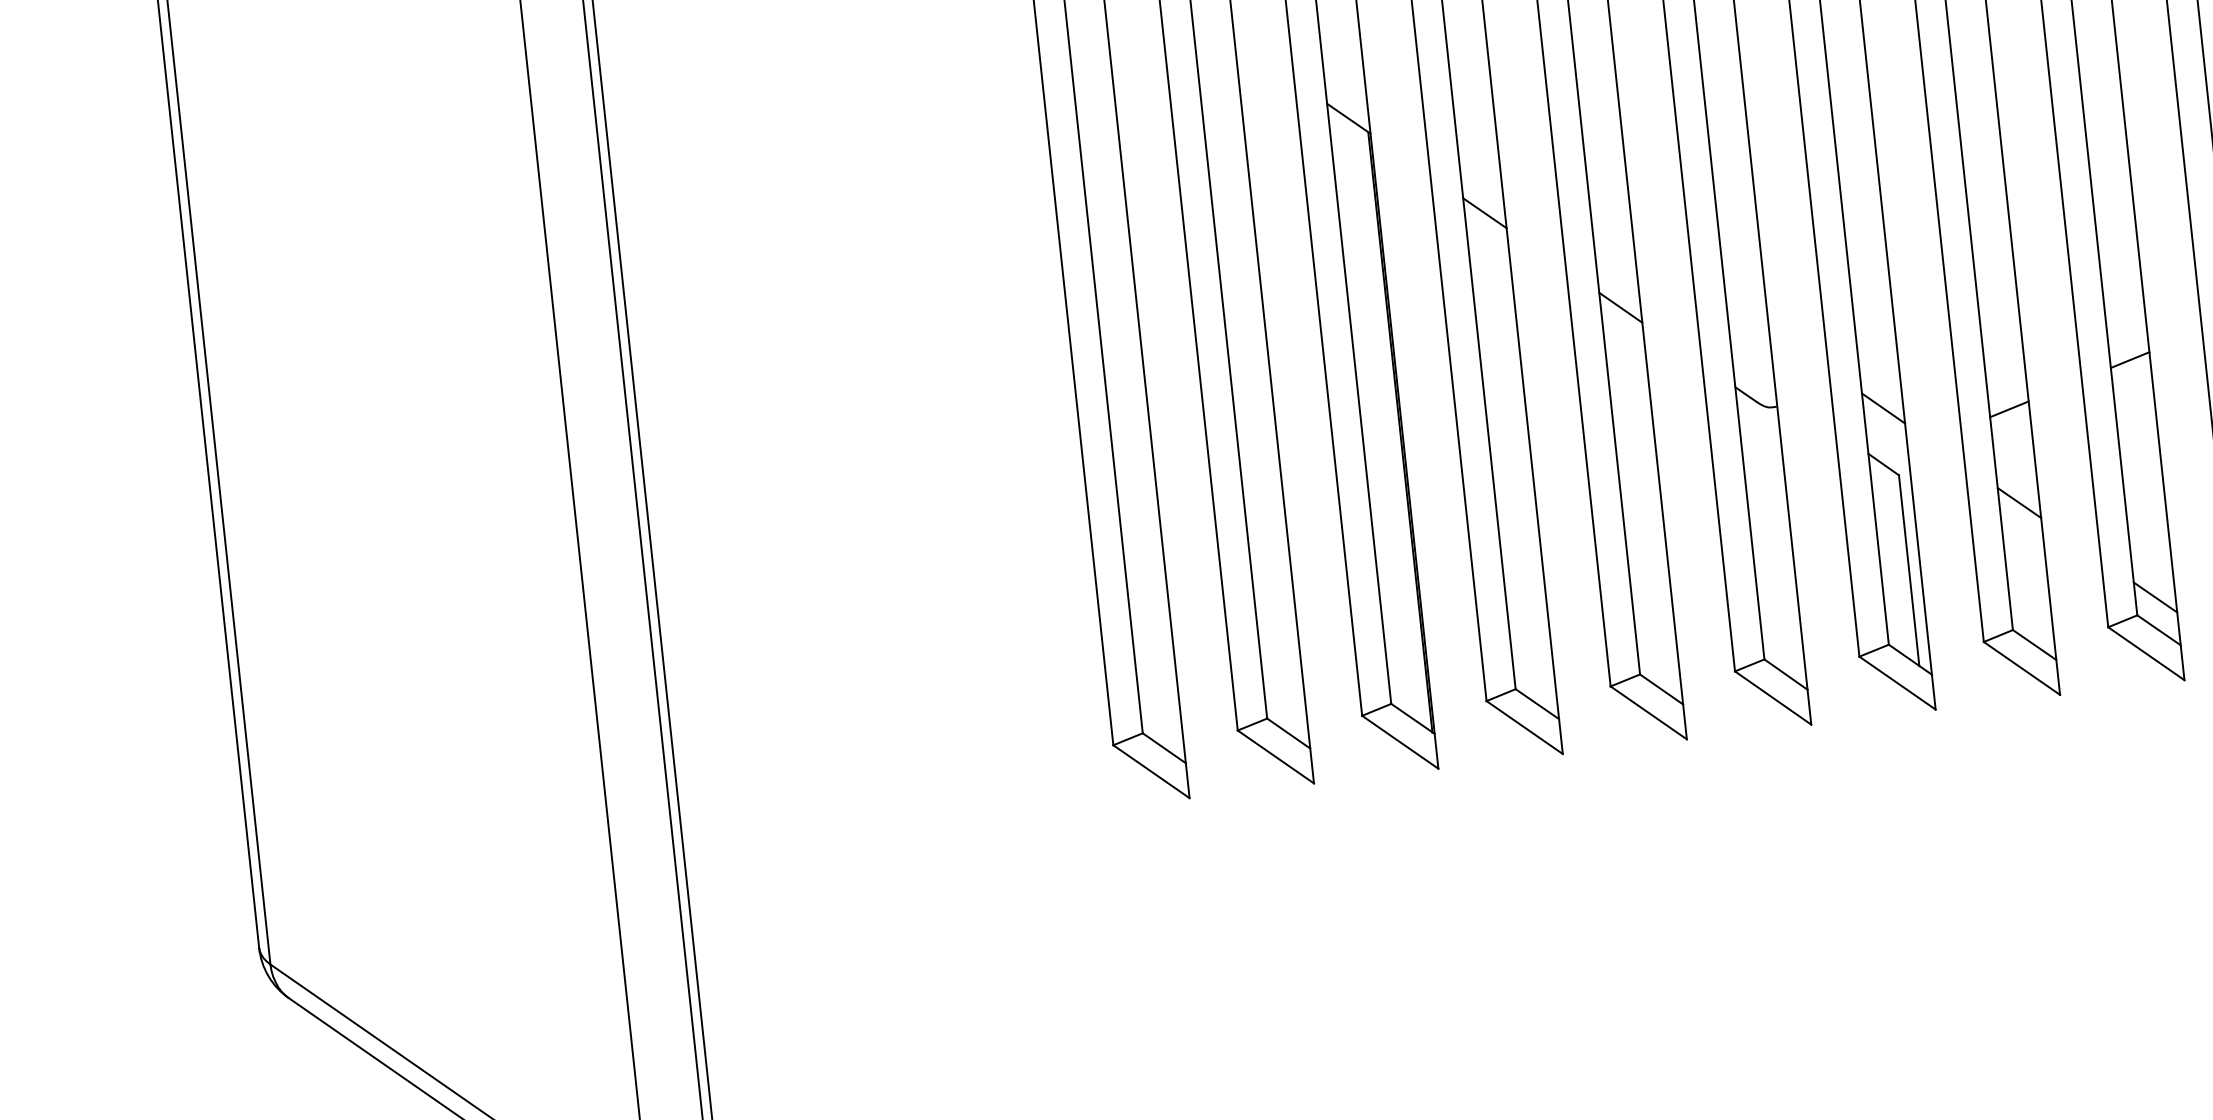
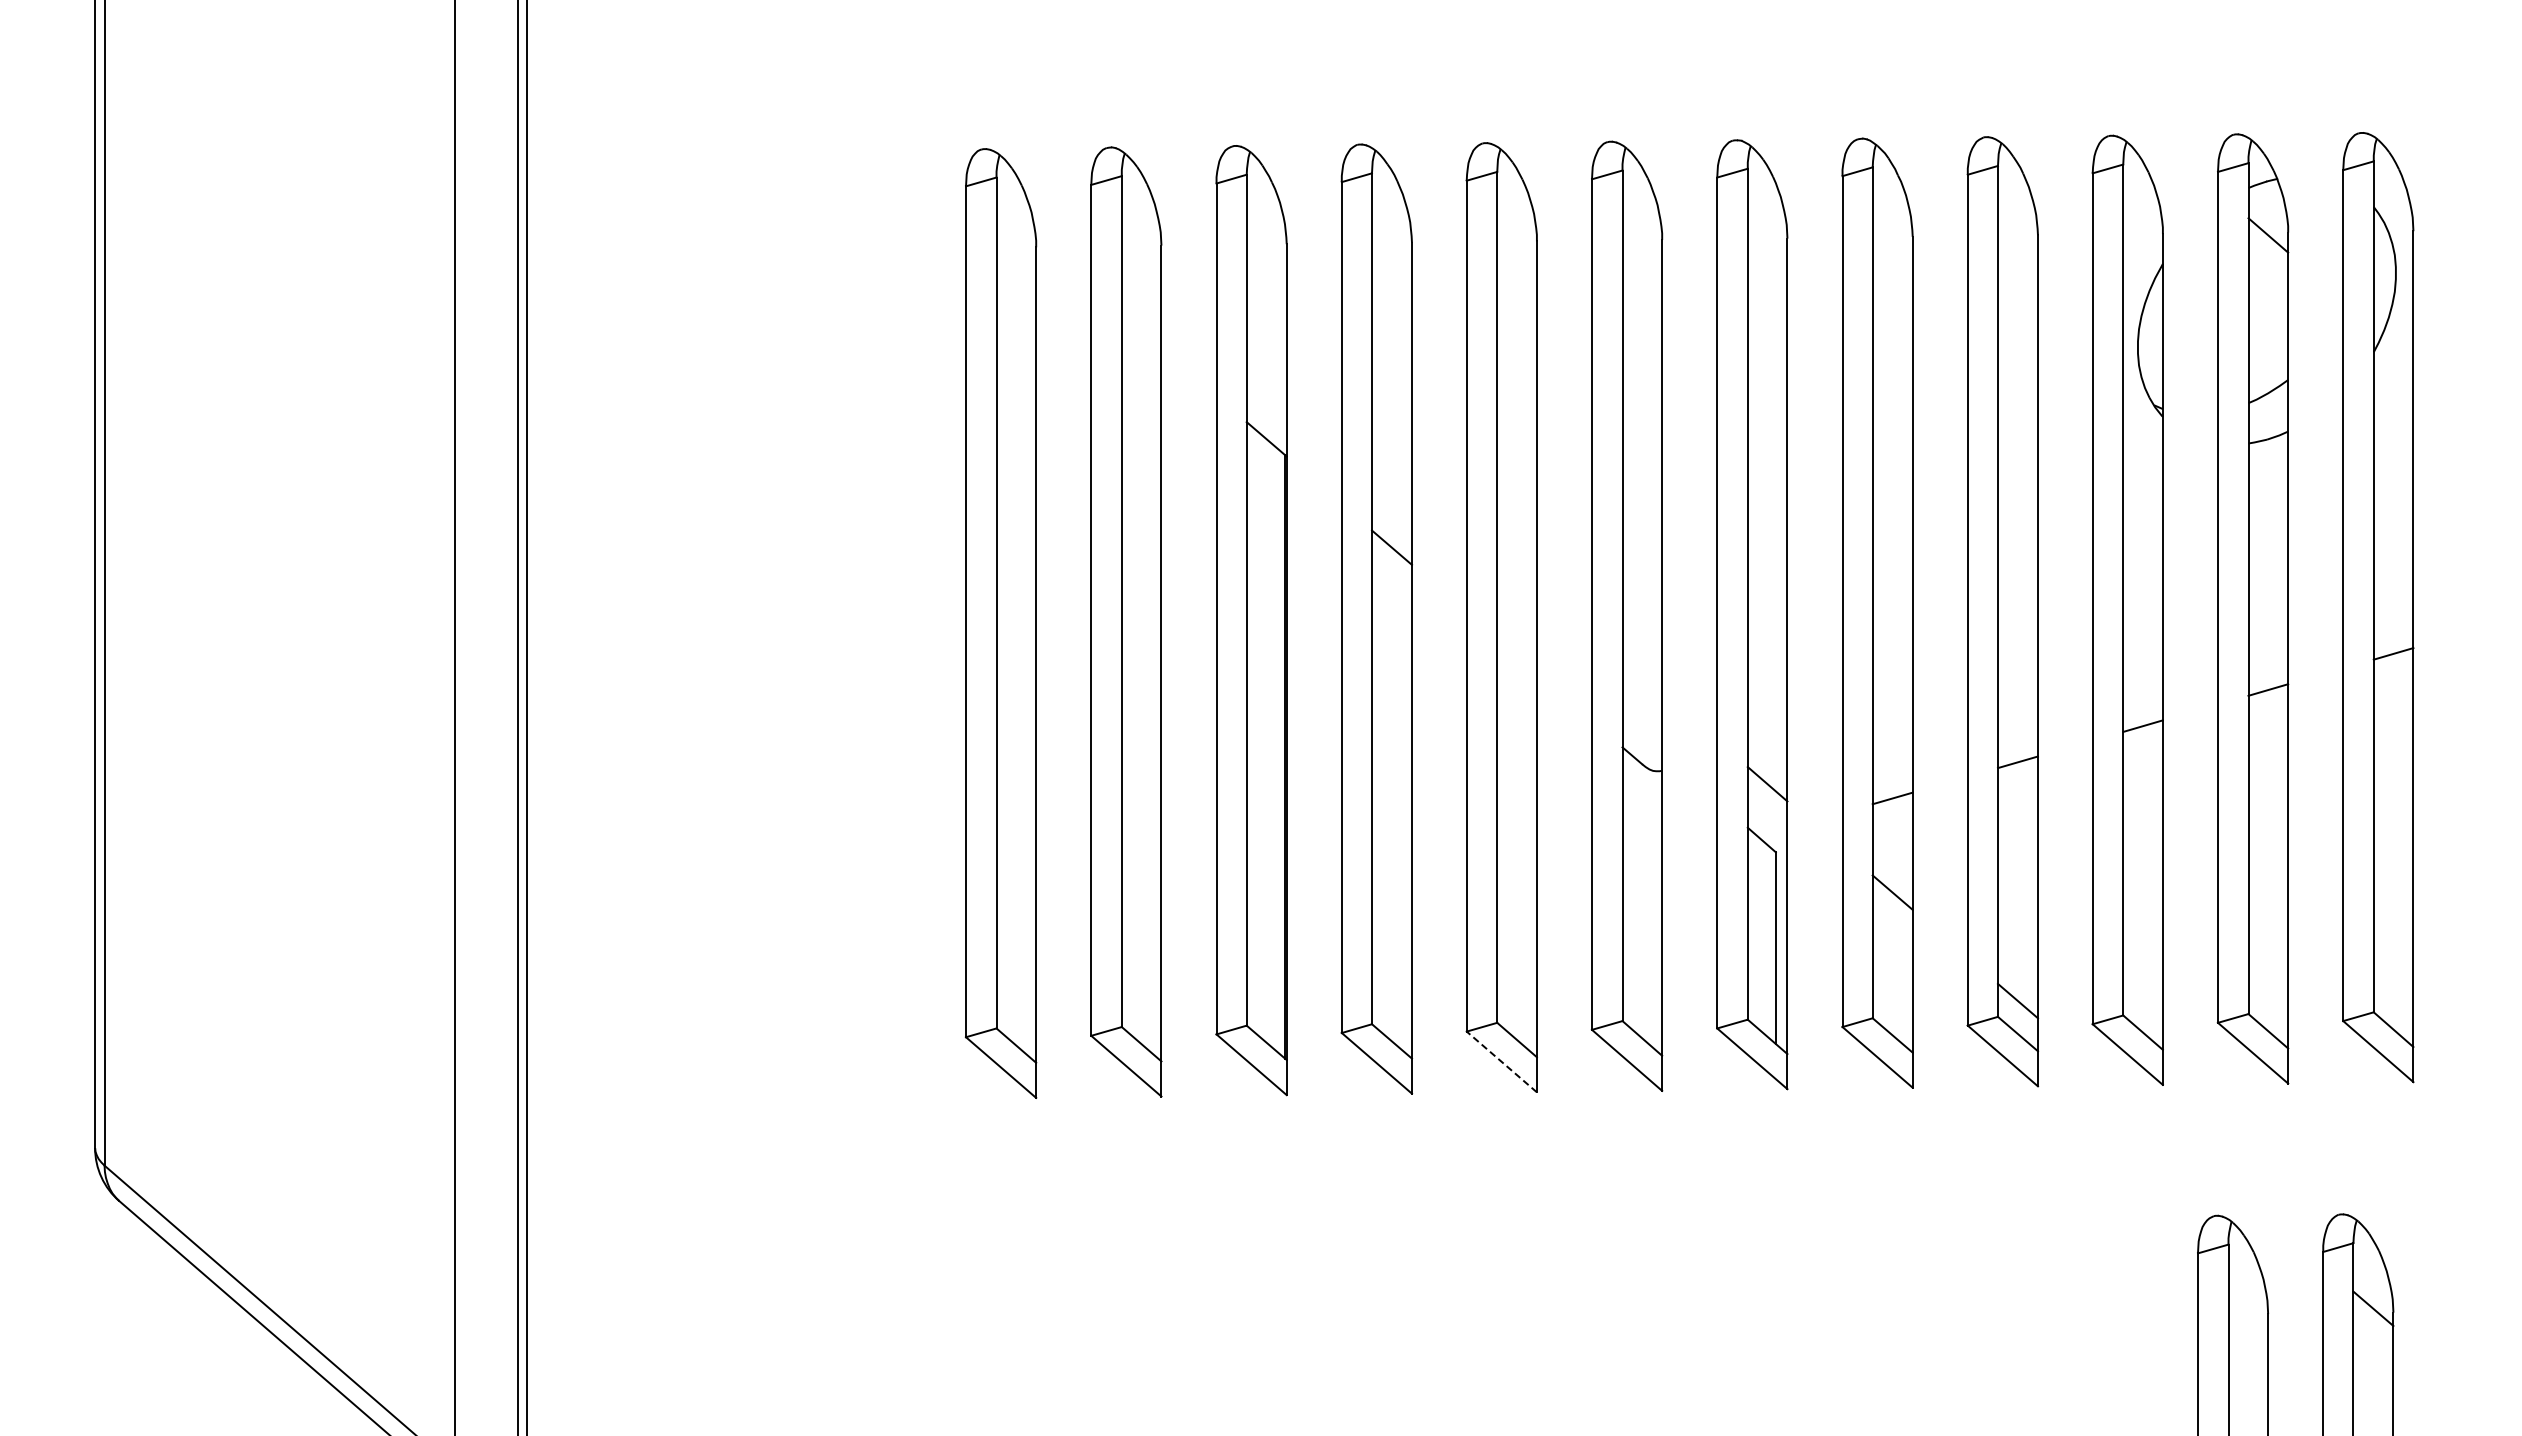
line: (1620, 307) -> (1516, 655), removed
line: (1648, 712) -> (1501, 1061), solid -> dashed

